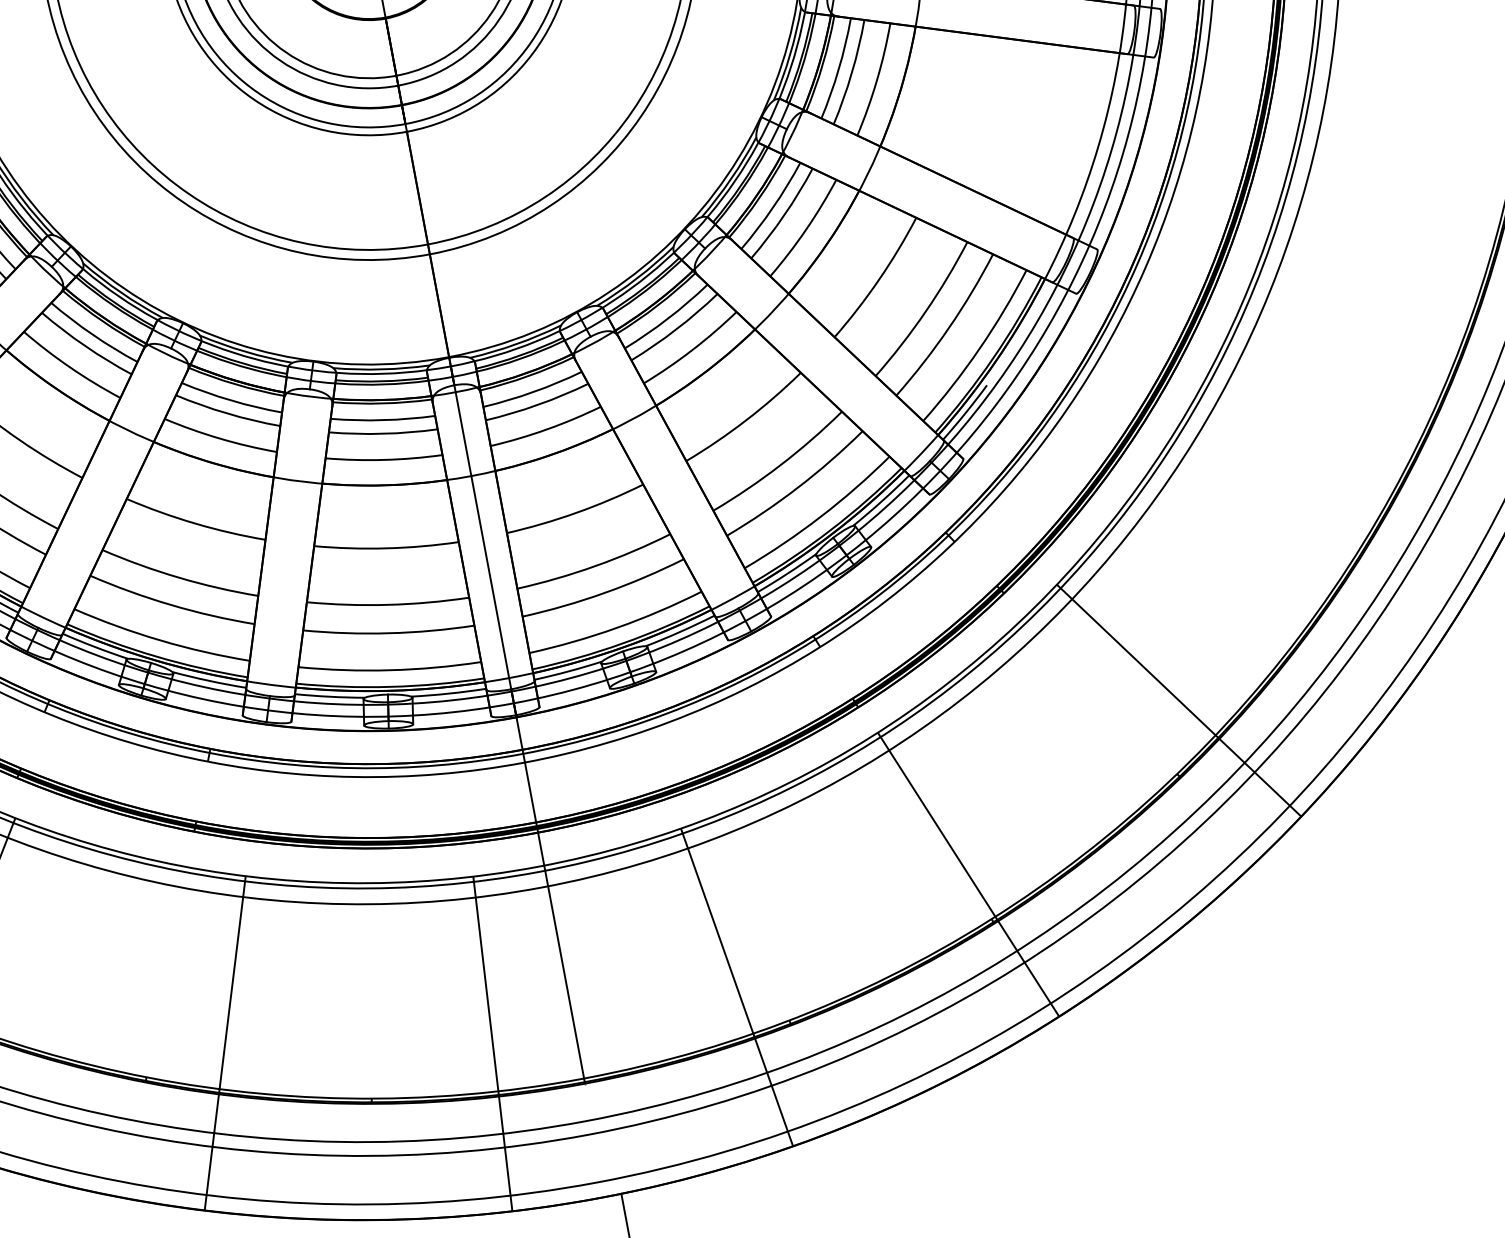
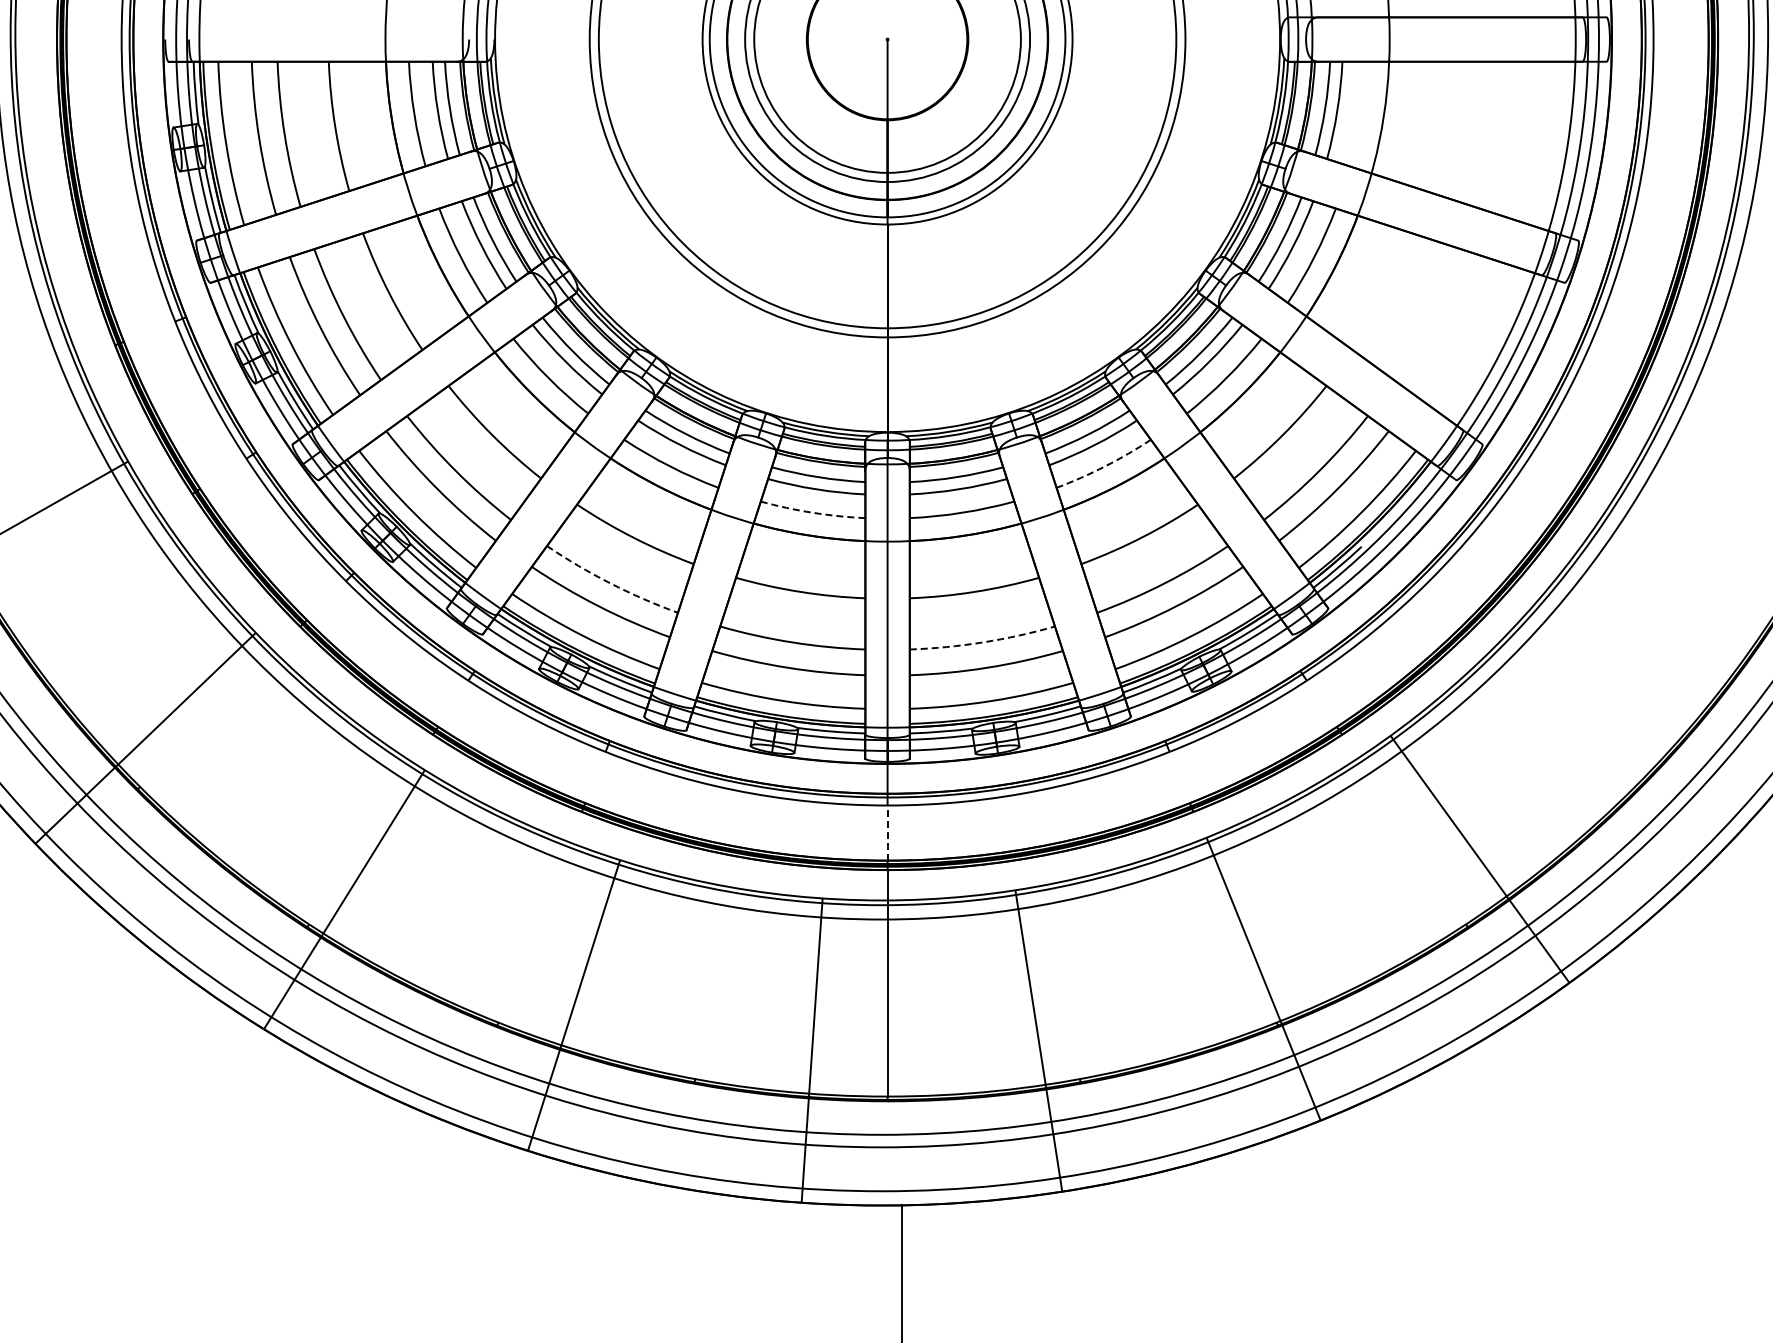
arc: (692, 350) -> (1105, 466), solid -> dashed
arc: (383, 459) -> (812, 512), solid -> dashed
arc: (595, 566) -> (983, 642), solid -> dashed
arc: (179, 577) -> (610, 583), solid -> dashed
line: (530, 792) -> (887, 833), solid -> dashed

